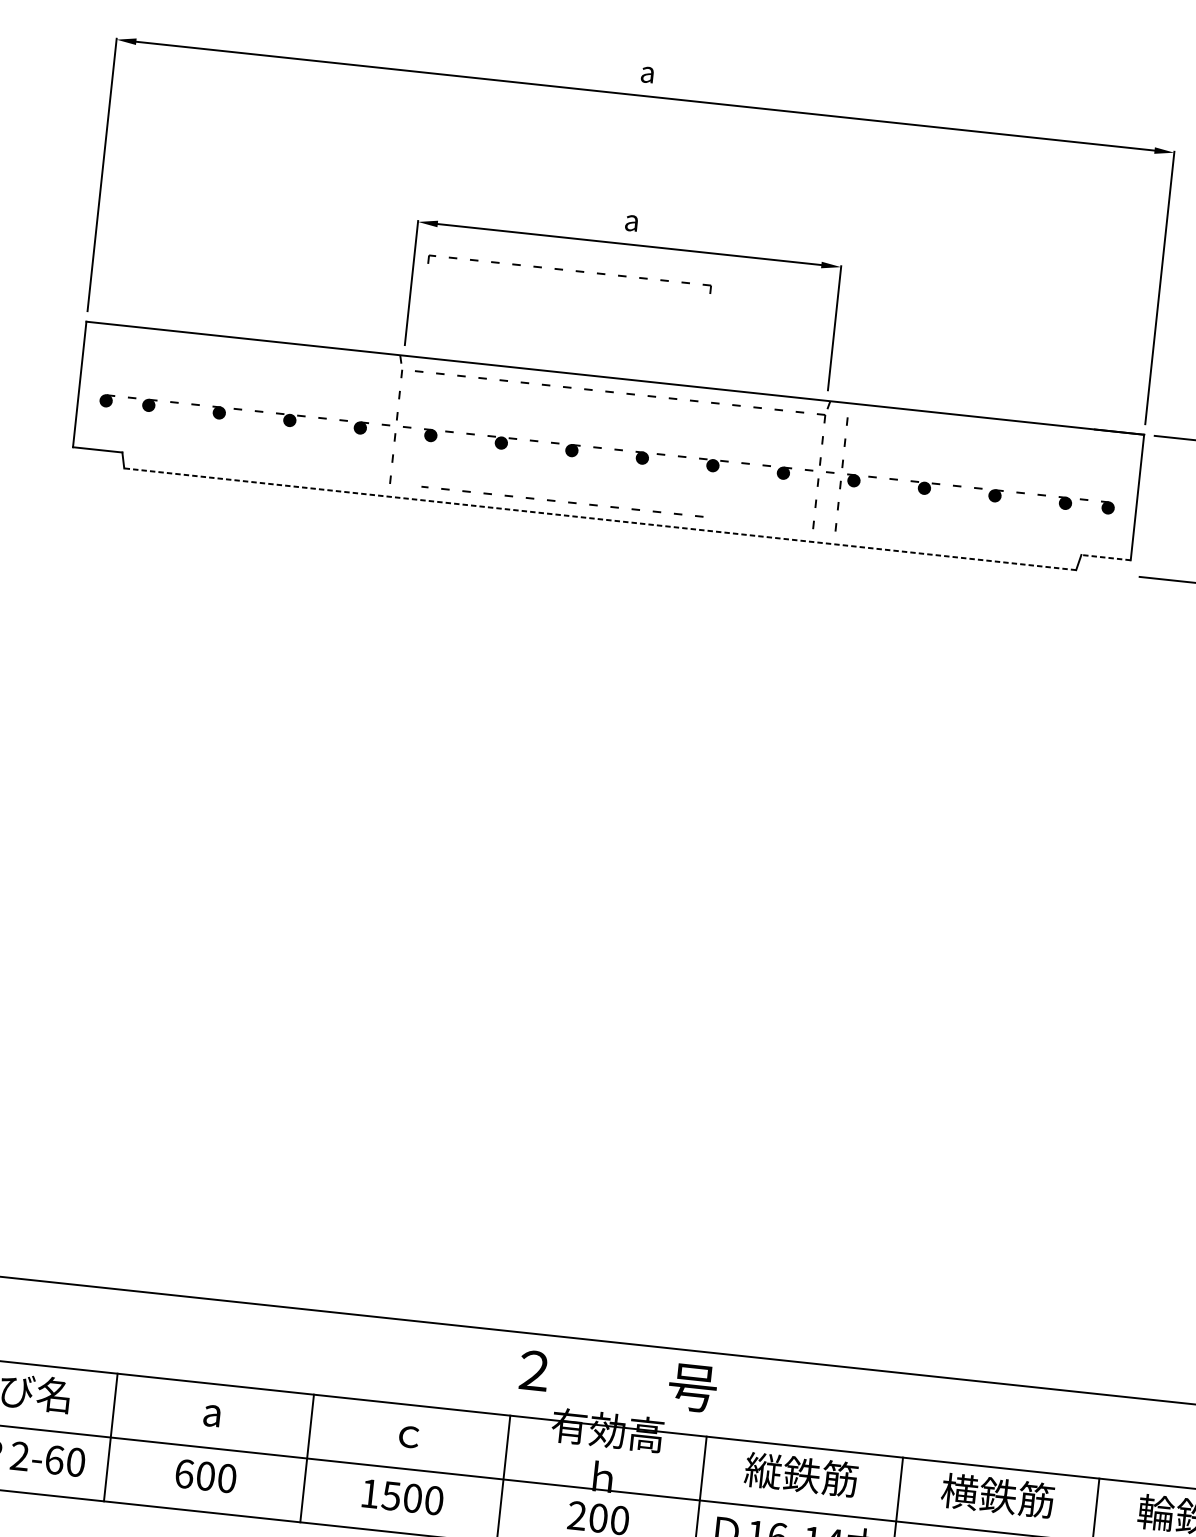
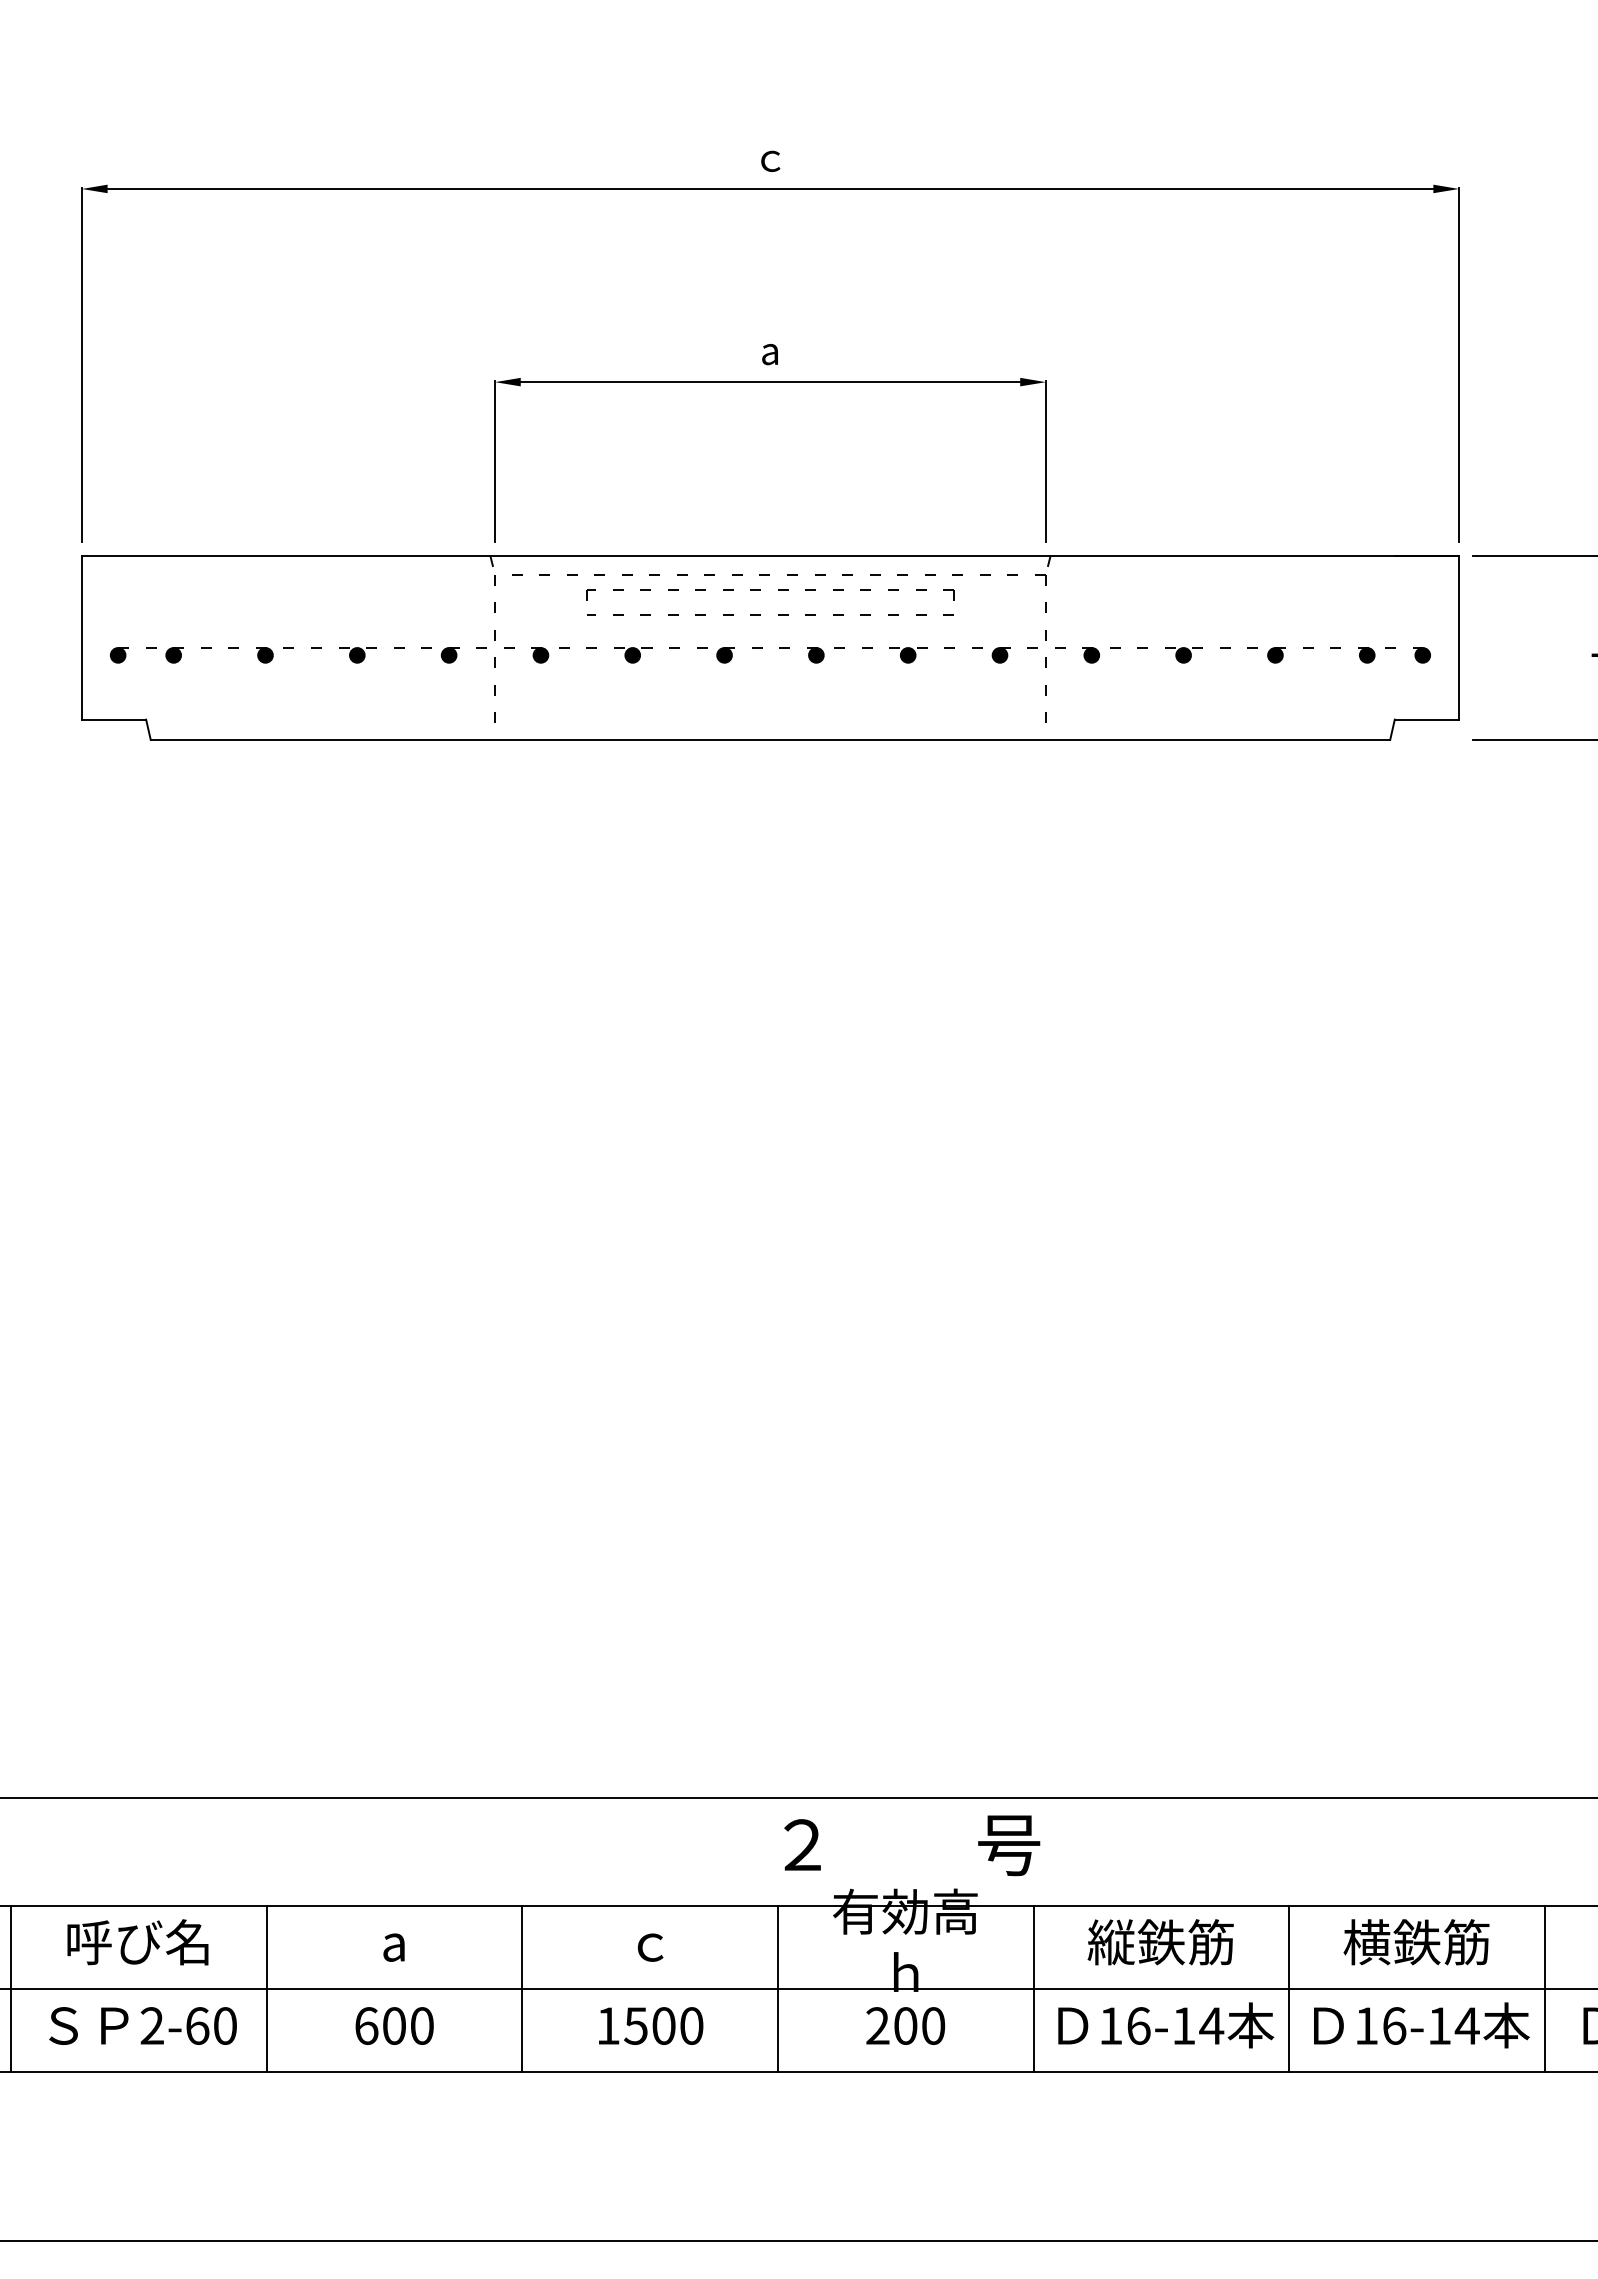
text: (647, 75) -> (770, 161), a -> ｃ
part: (576, 271) -> (778, 590), moved
line: (841, 467) -> (1074, 640), removed
line: (568, 502) -> (778, 614), moved
line: (600, 518) -> (770, 739), dashed -> solid
line: (1105, 557) -> (1426, 719), dashed -> solid

